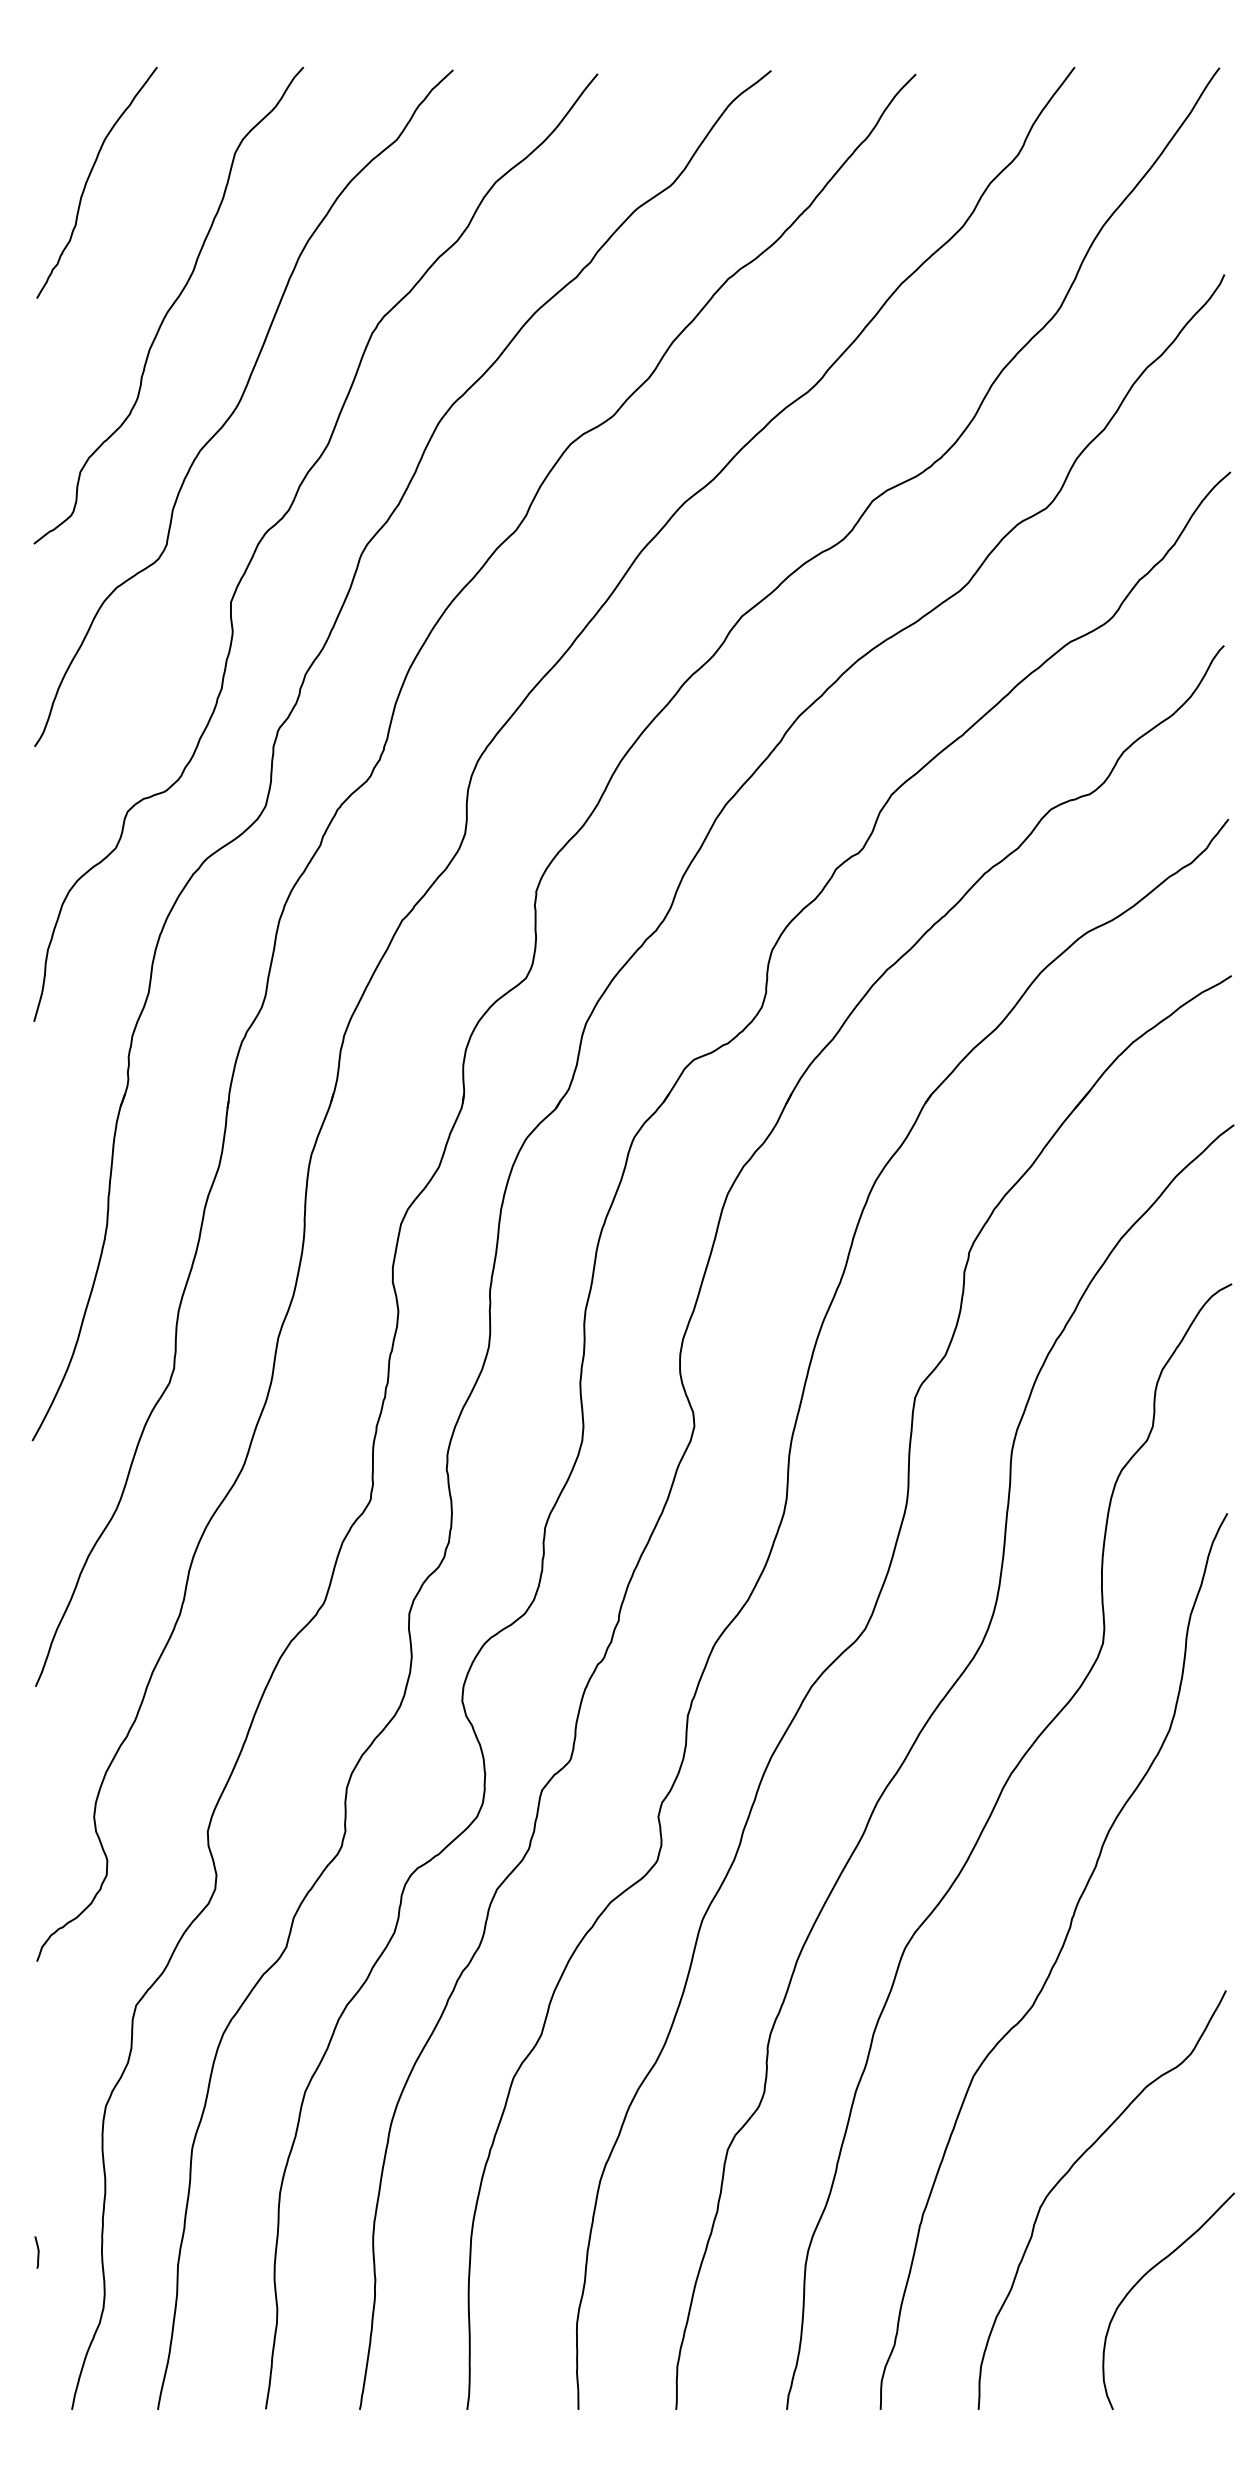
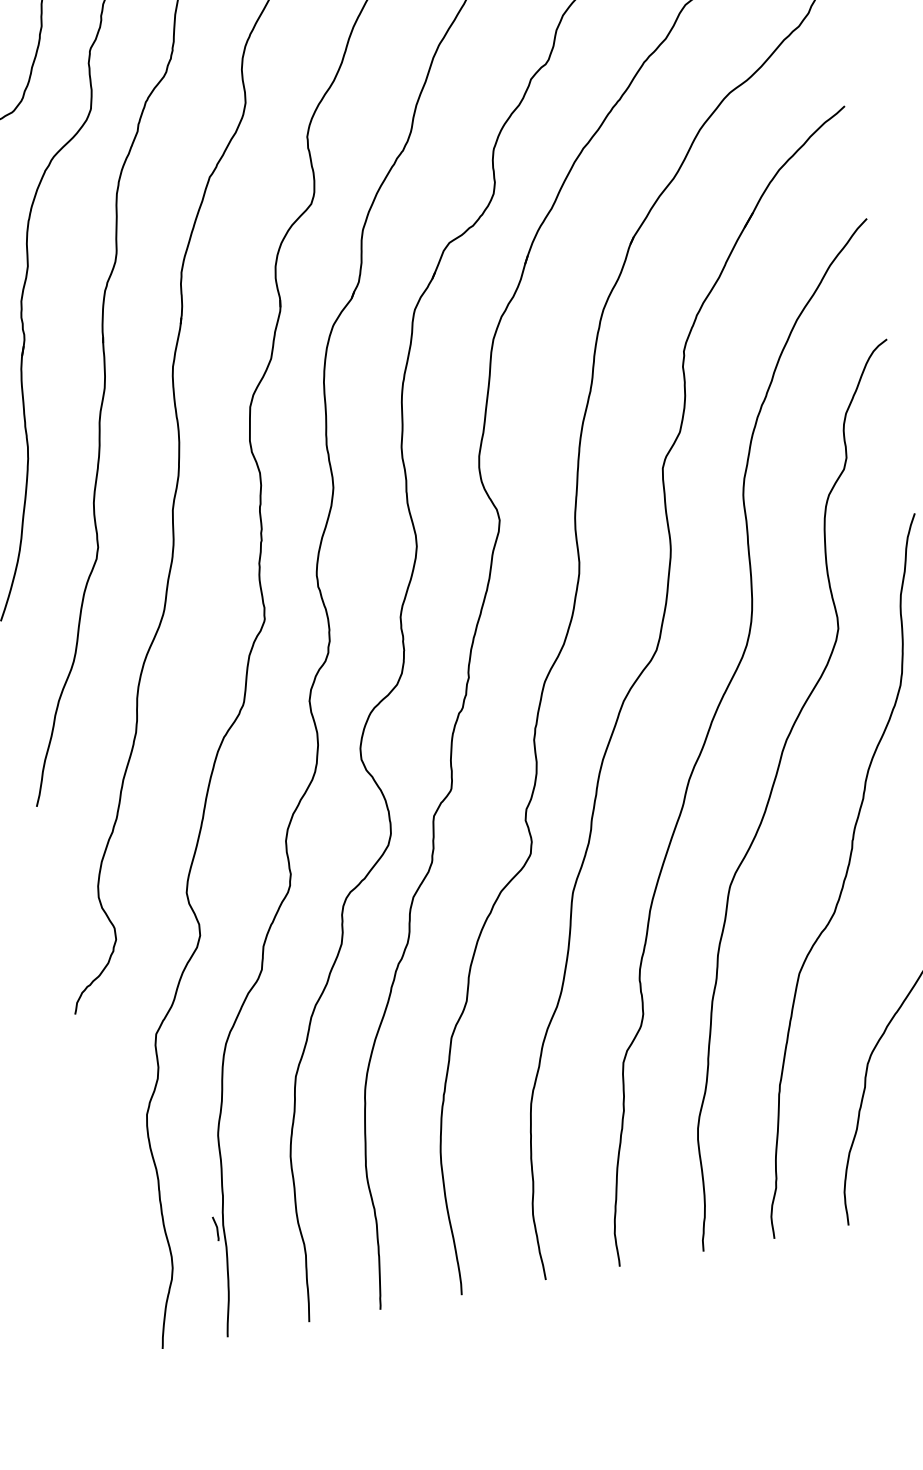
curve: (37, 2252) -> (216, 1228), moved

